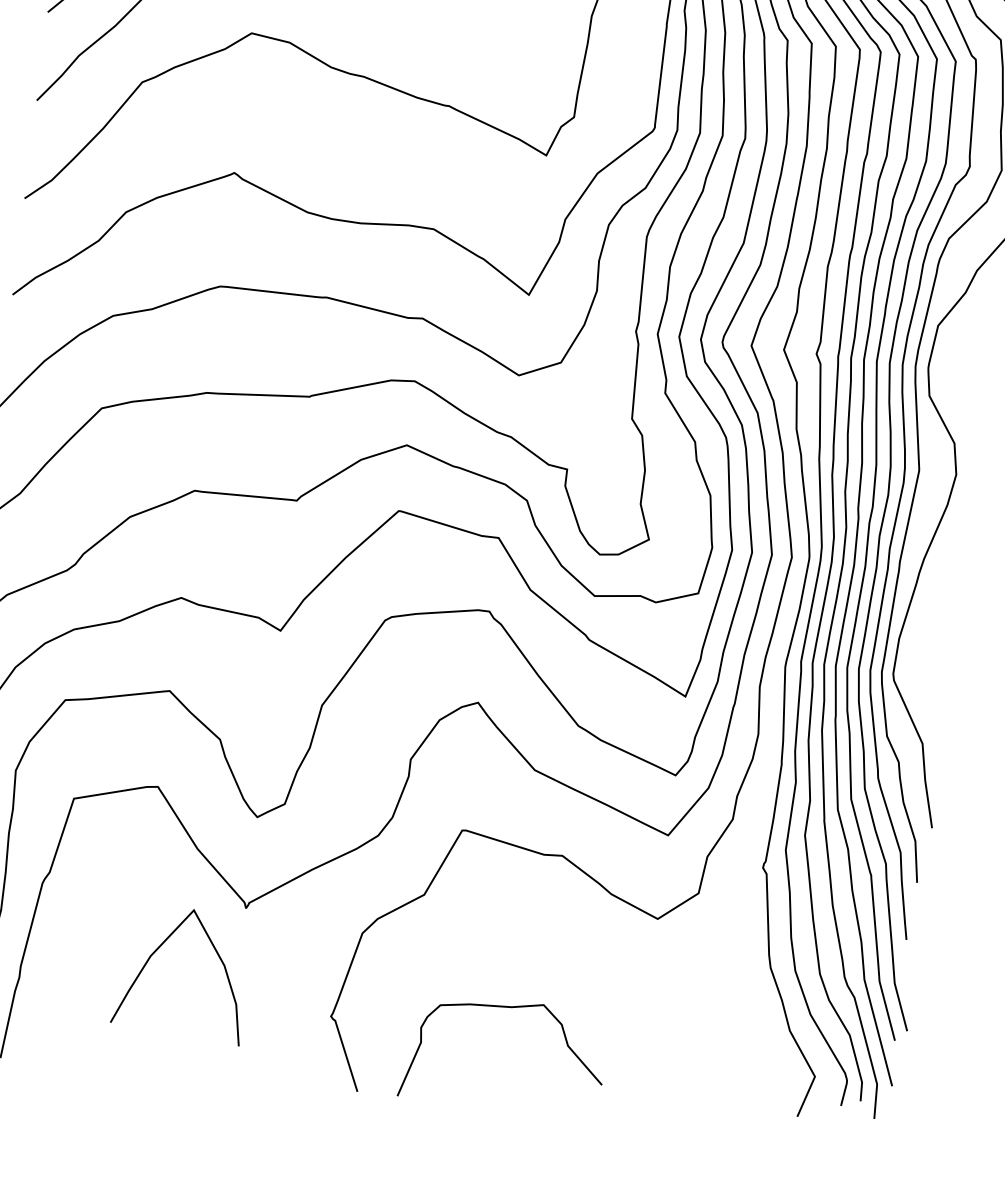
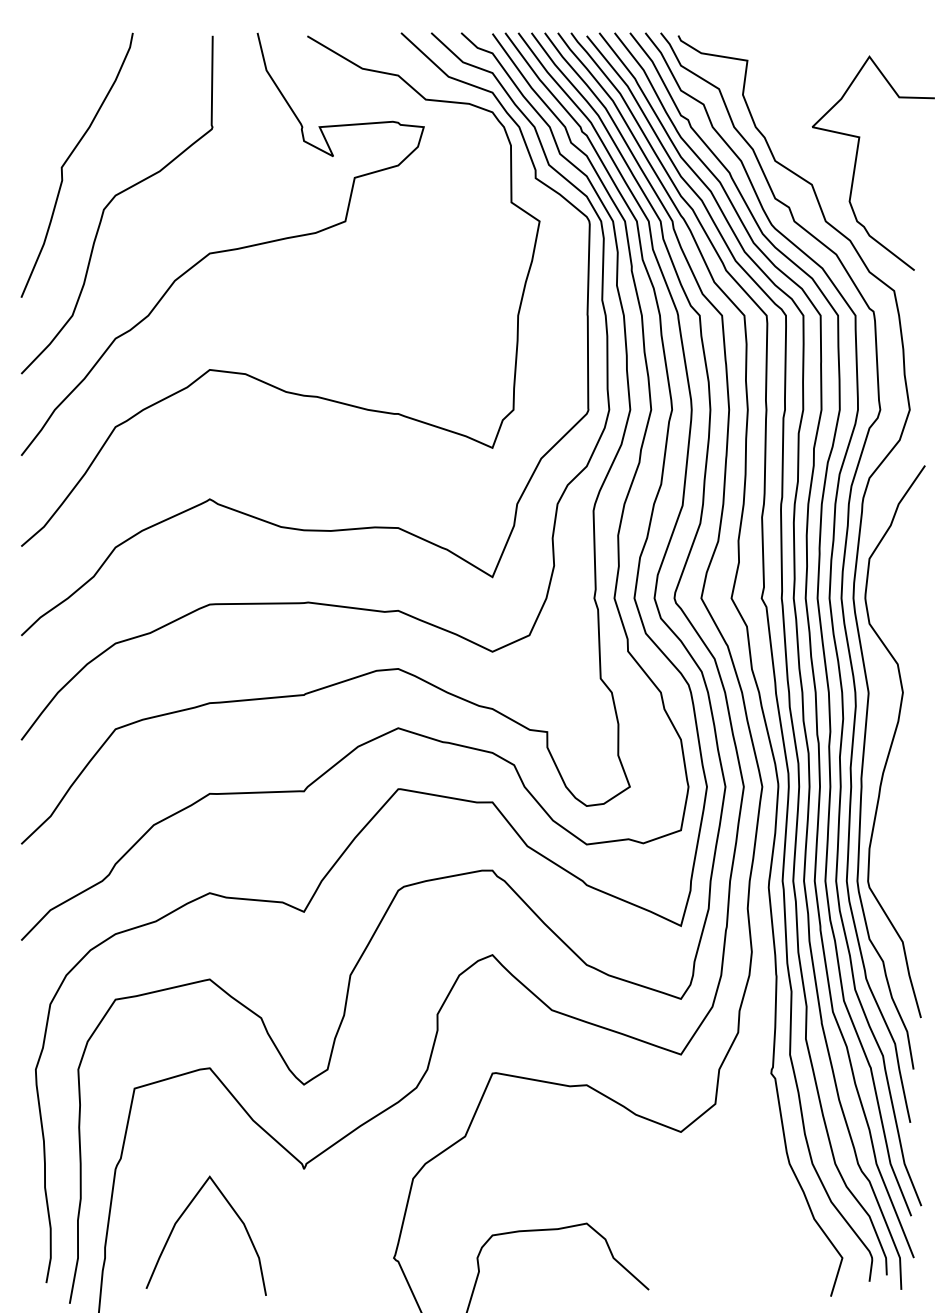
curve: (157, 950) -> (181, 1217), moved

